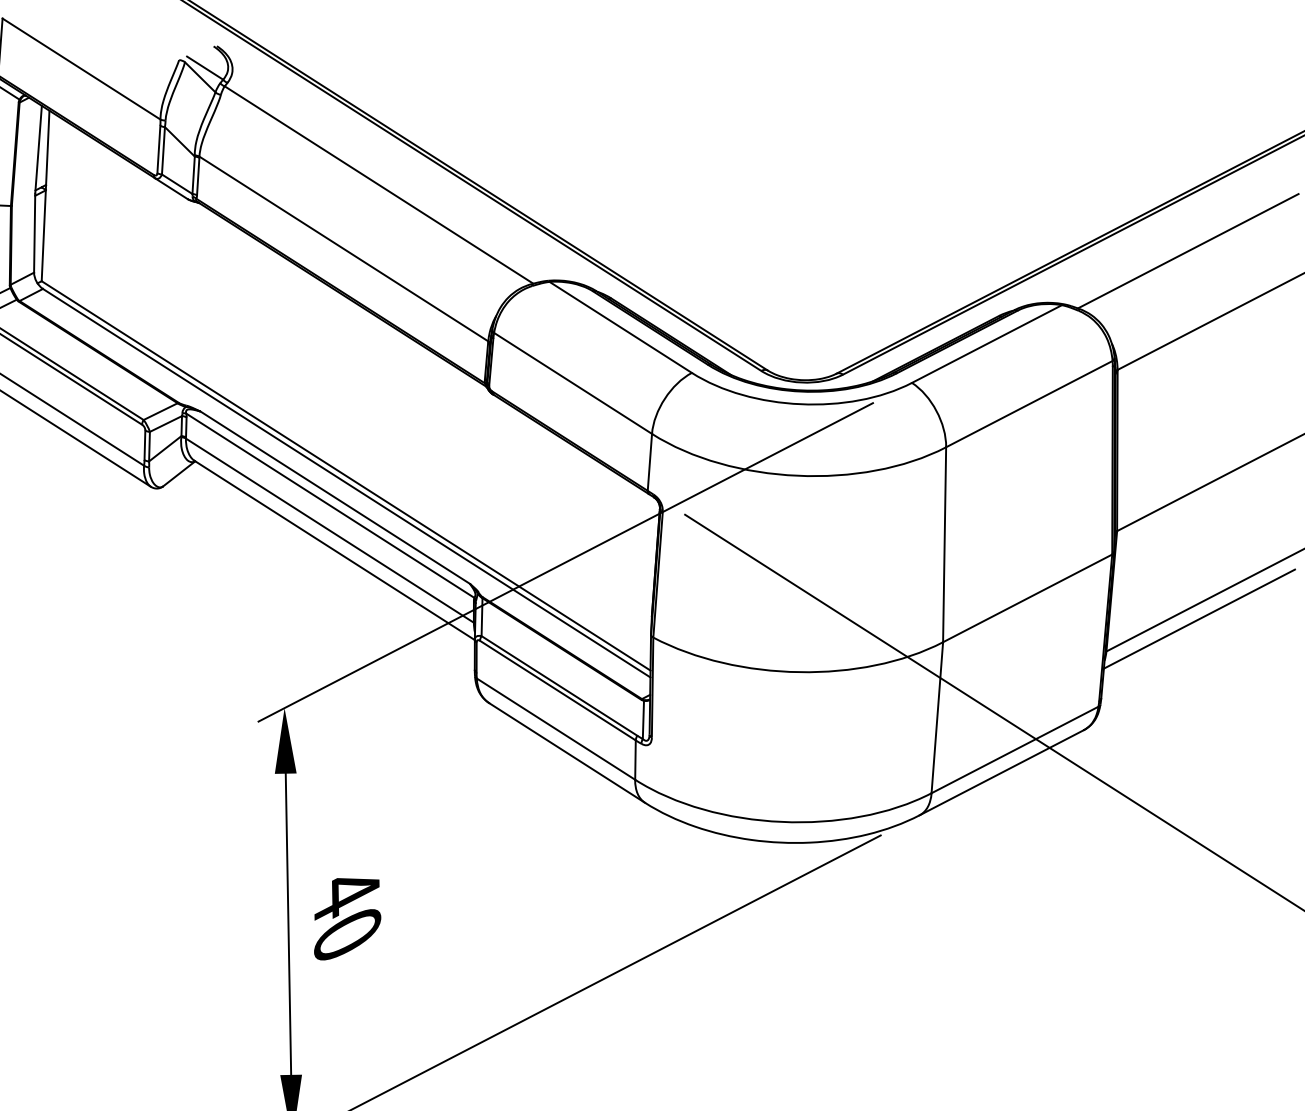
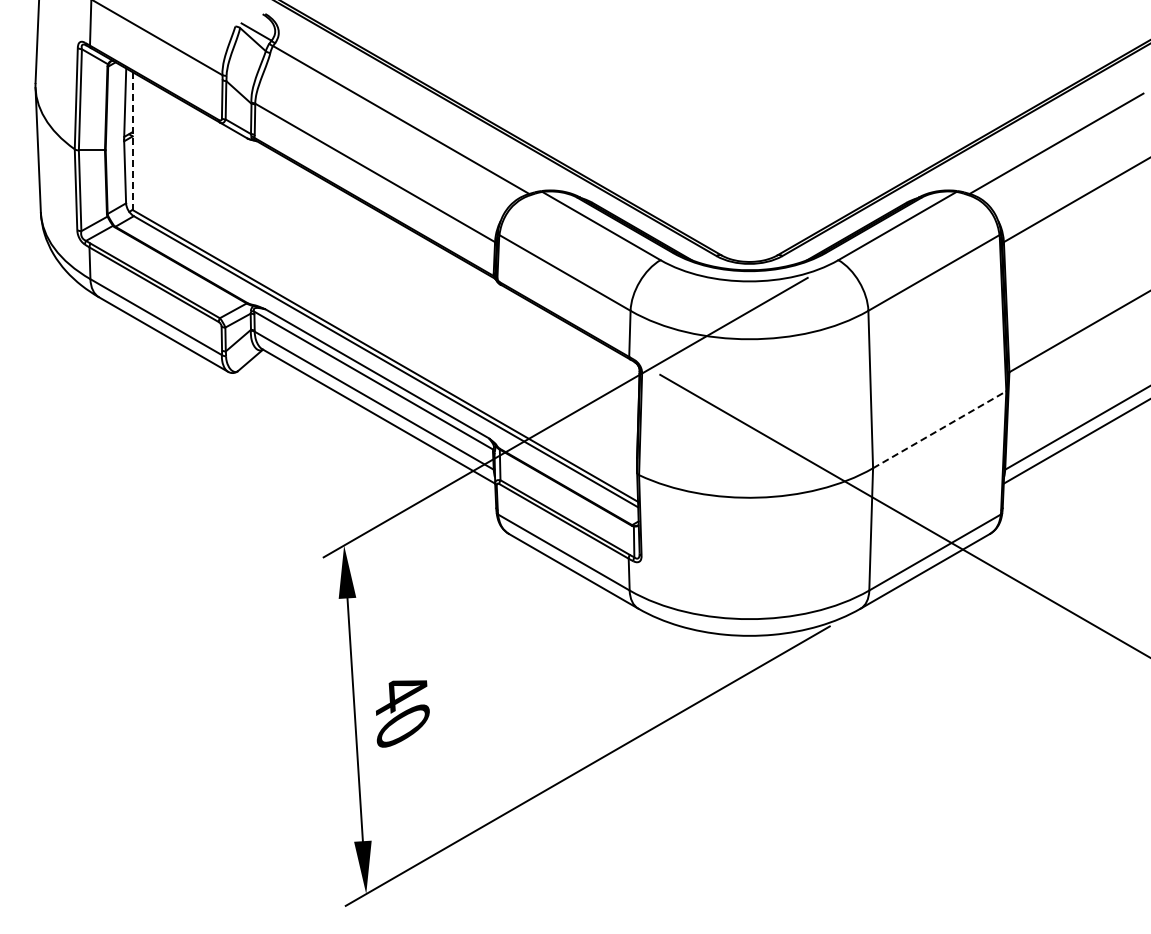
line: (45, 196) -> (132, 141), solid -> dashed
line: (1027, 598) -> (939, 429), solid -> dashed

